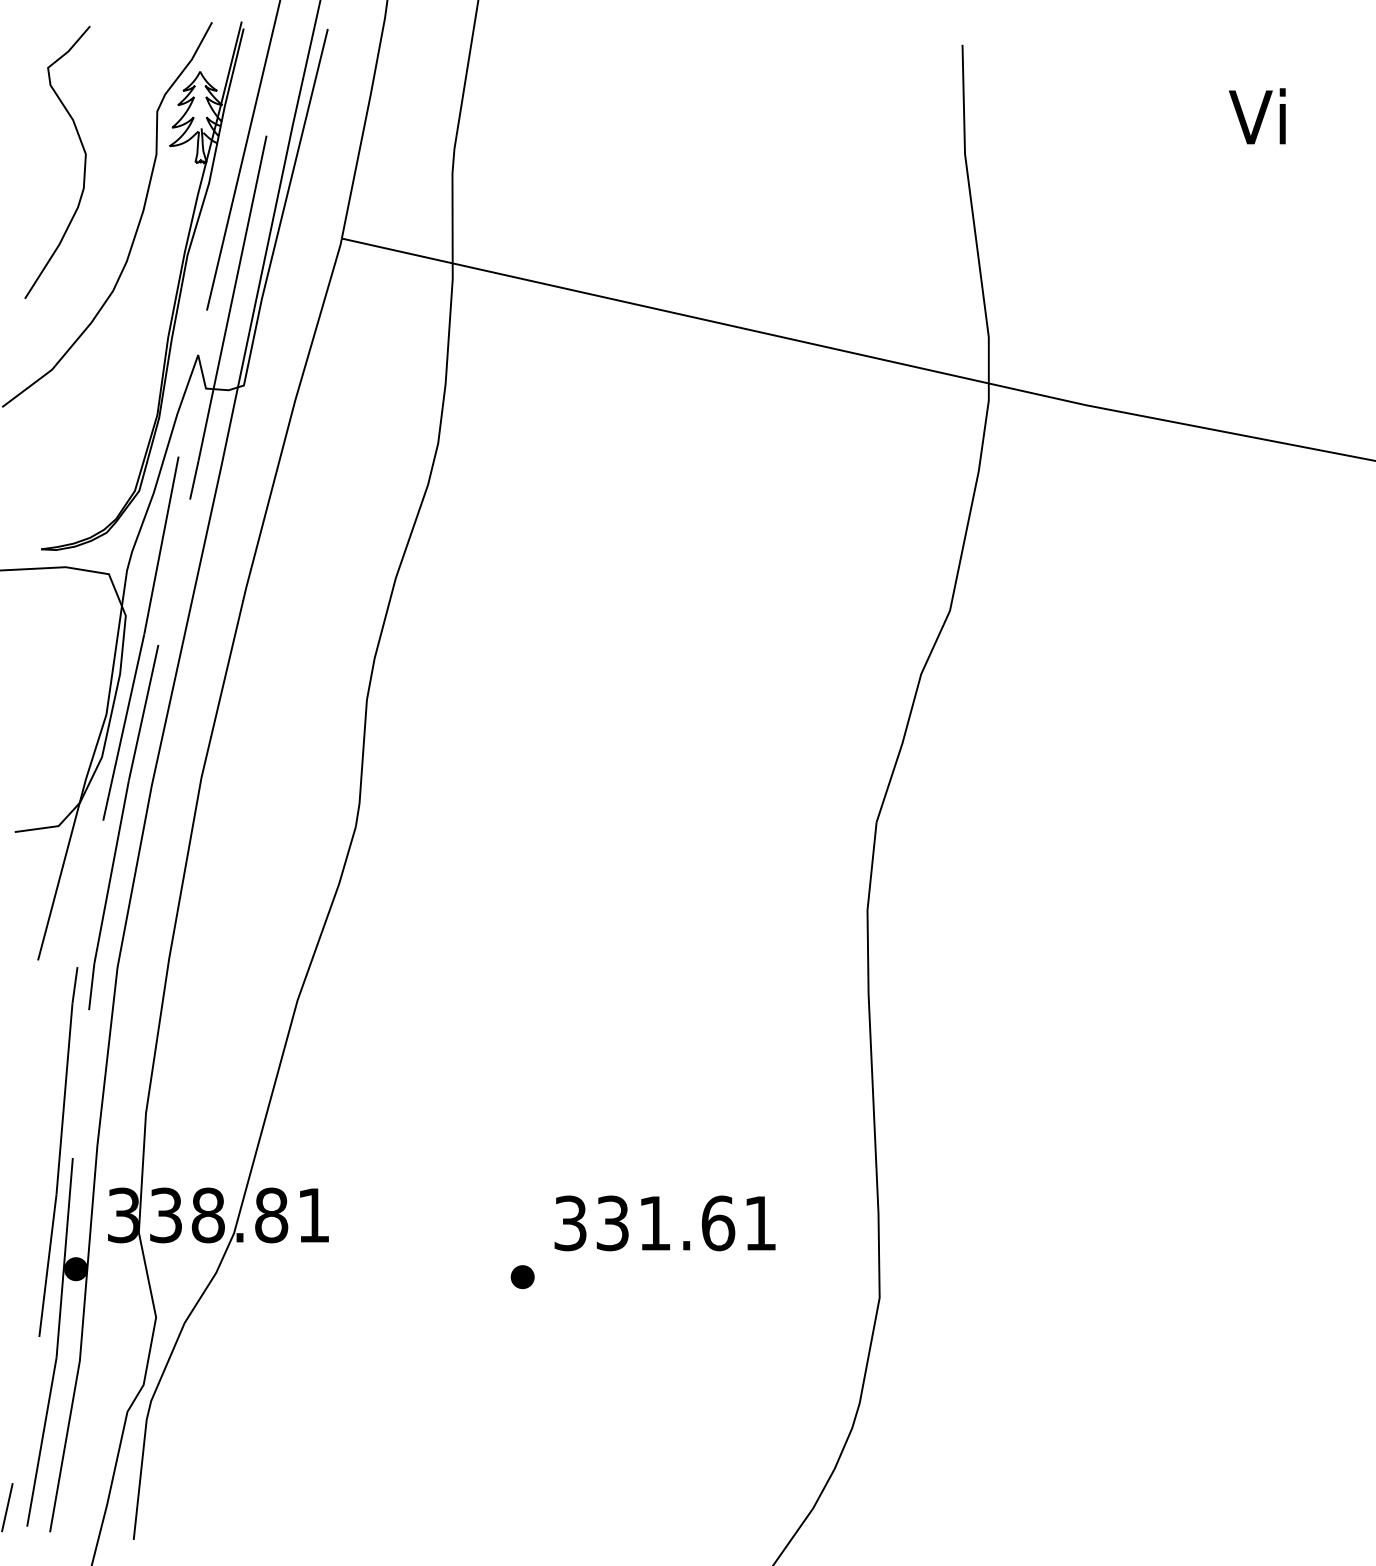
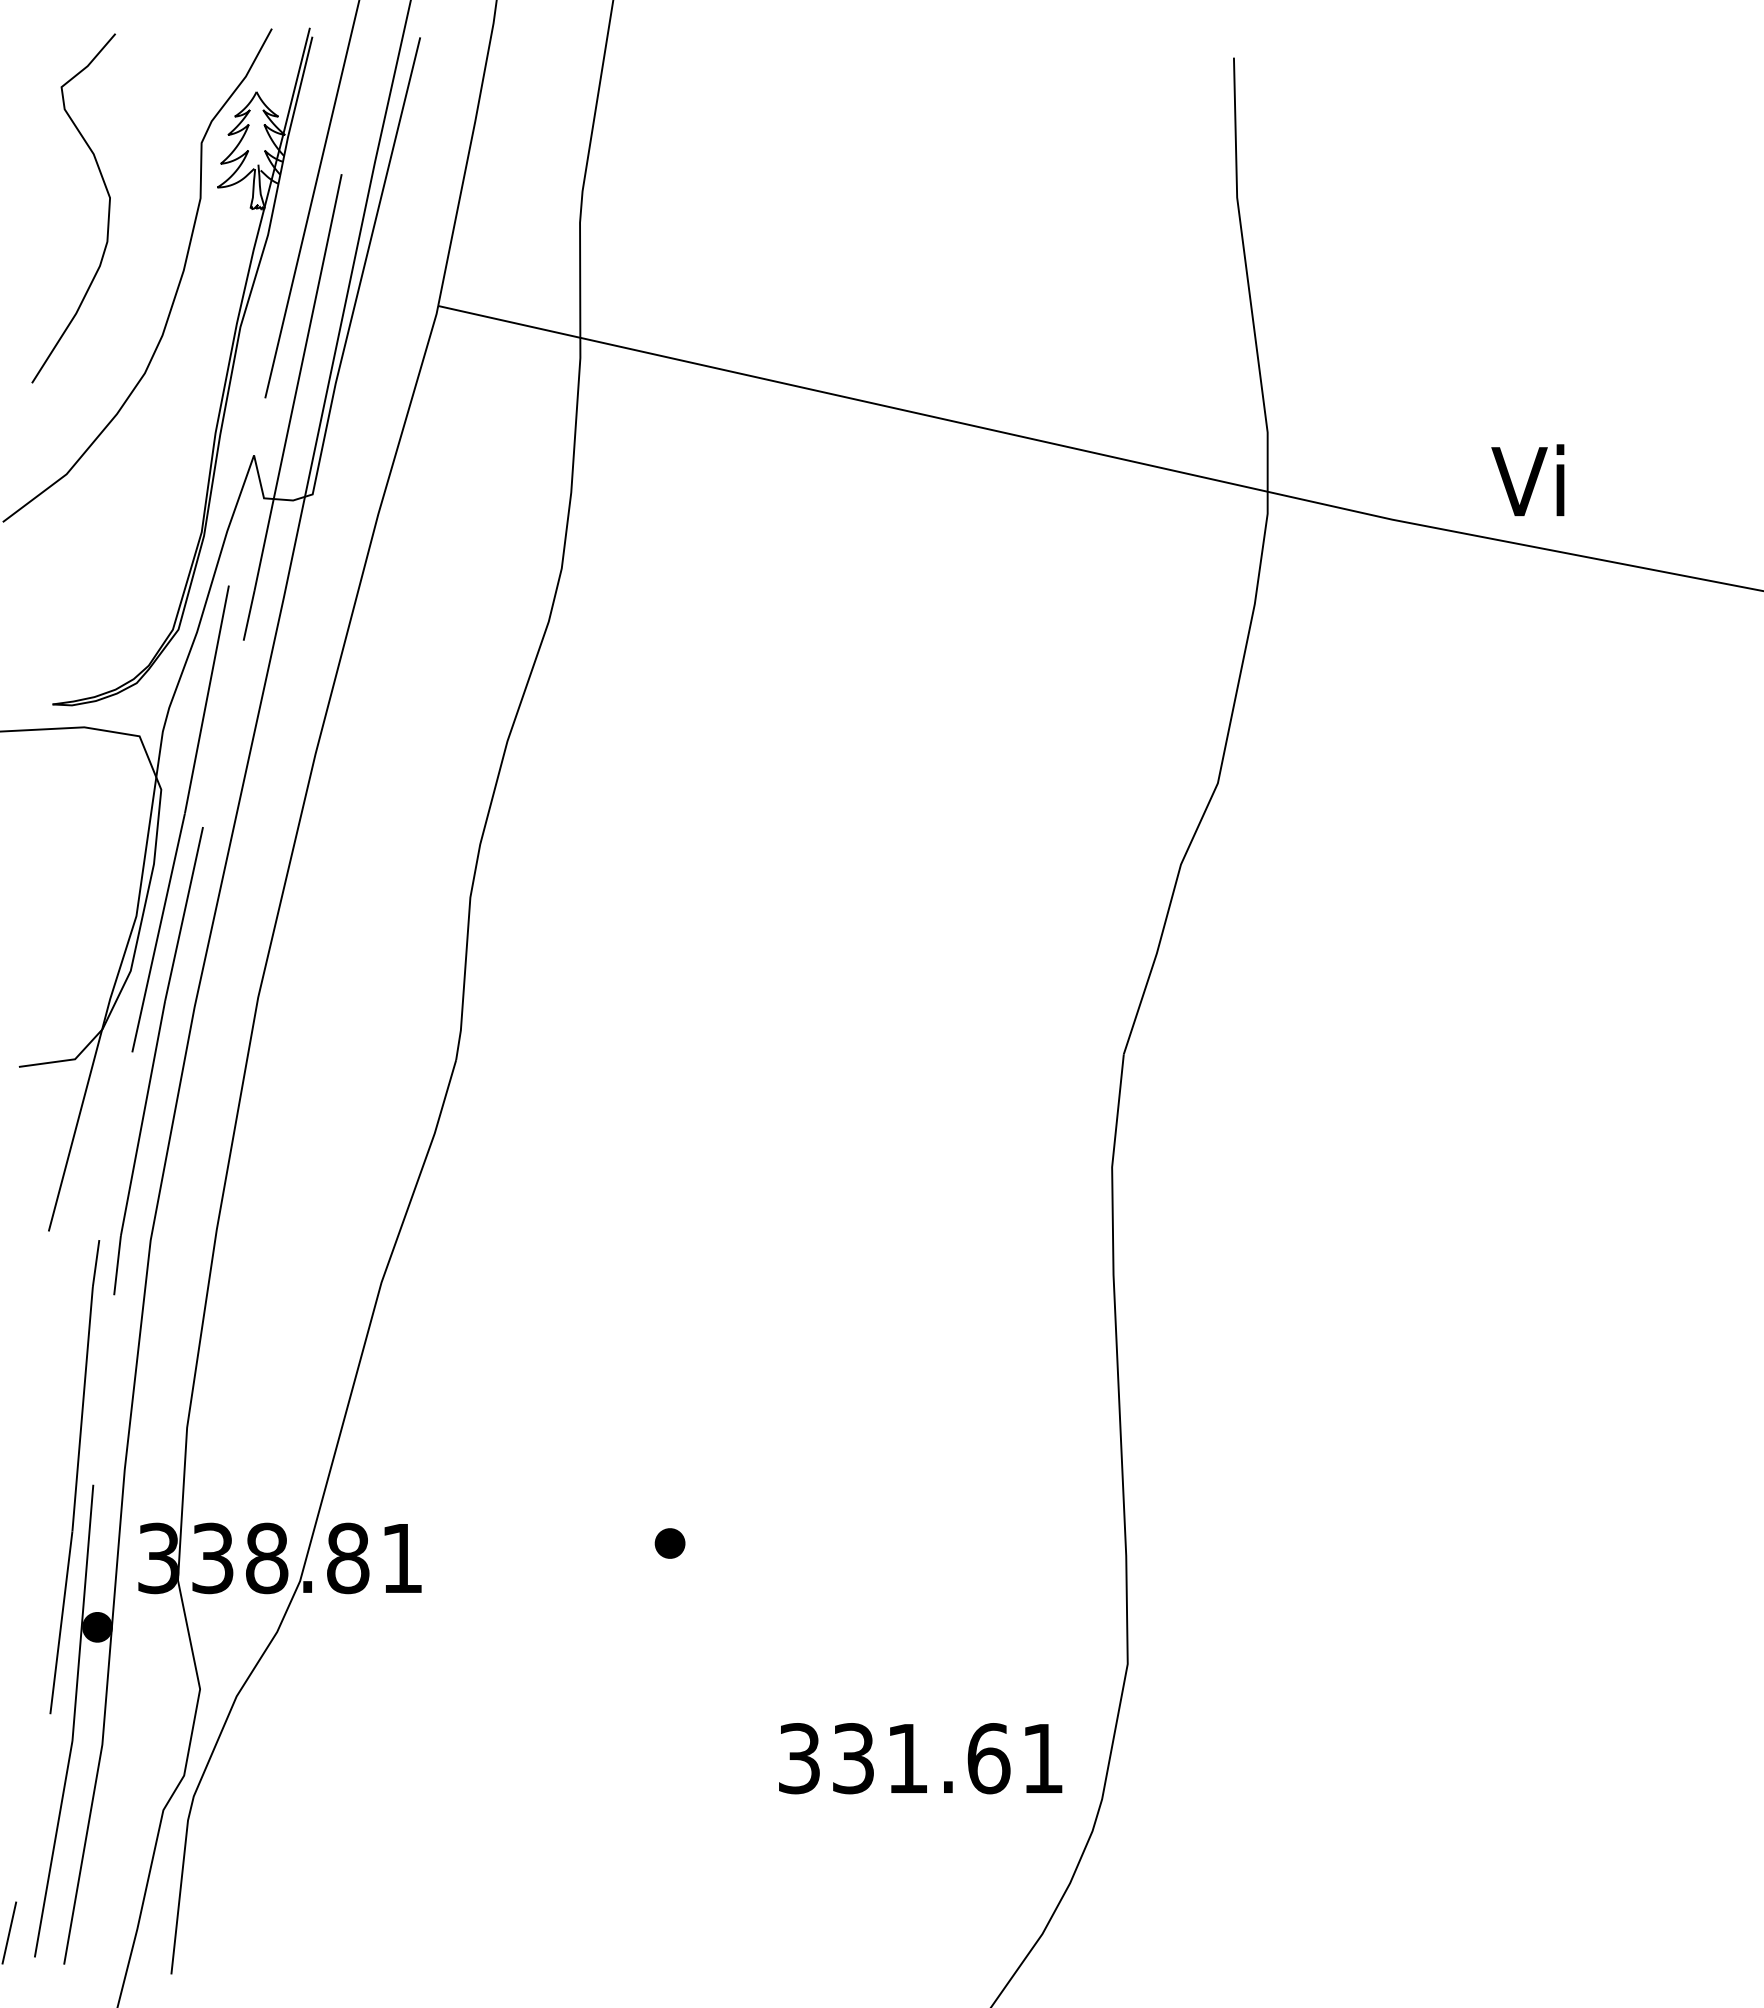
text: (1257, 116) -> (1527, 480), moved
text: (664, 1223) -> (920, 1758), moved
part: (522, 1277) -> (669, 1543), moved

